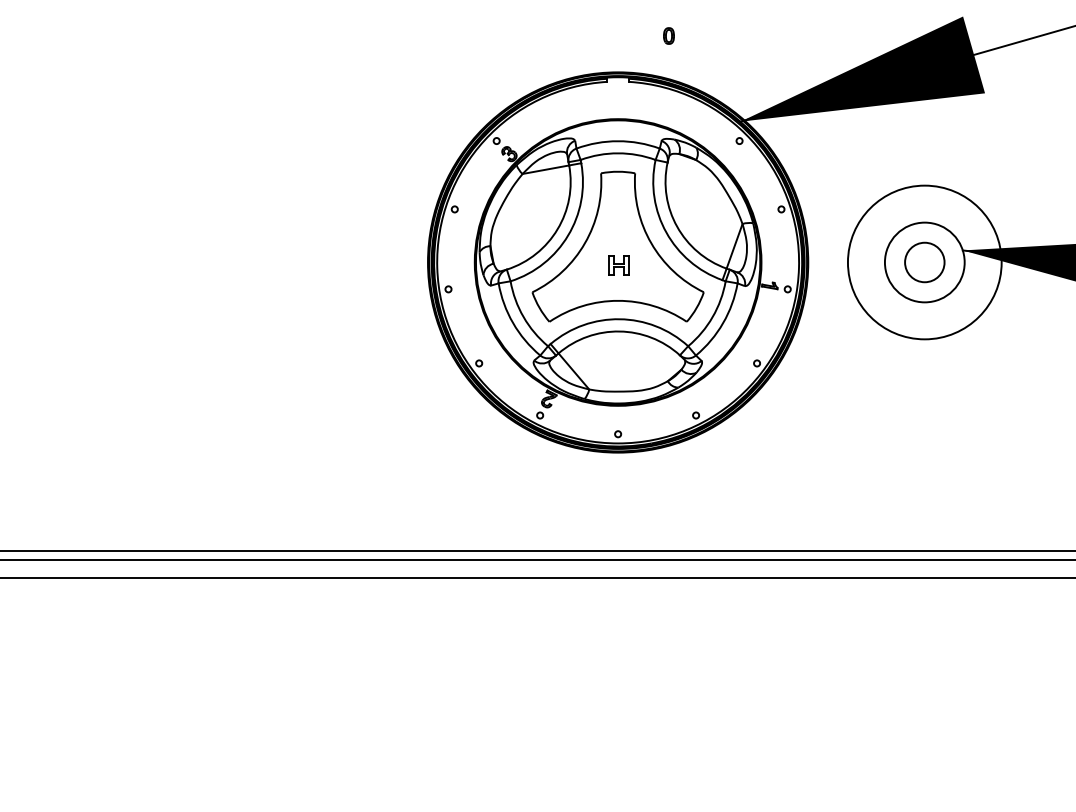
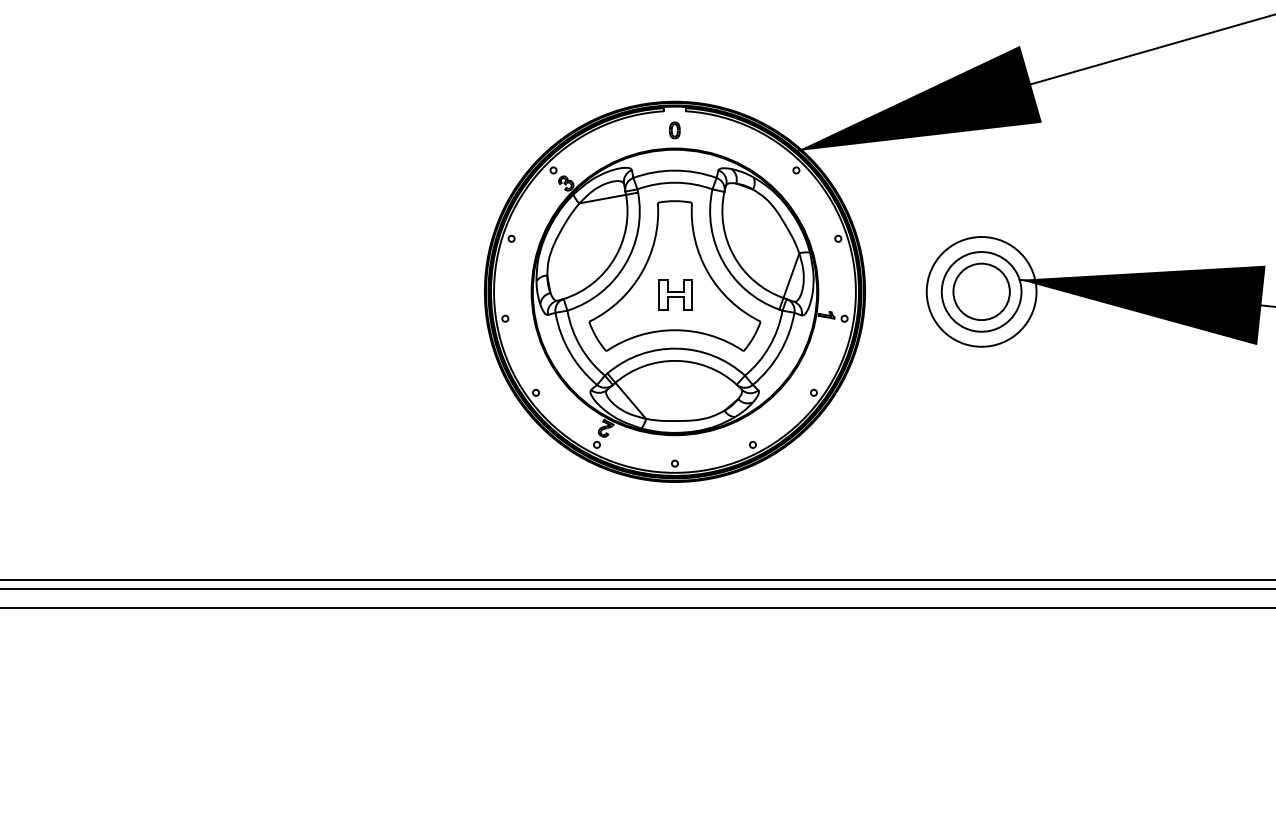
part: (668, 36) -> (674, 130), moved
circle: (924, 262) -> (981, 291), size x0.71
circle: (924, 262) -> (981, 291), size x1.43
part: (618, 265) -> (675, 294), size x1.67

